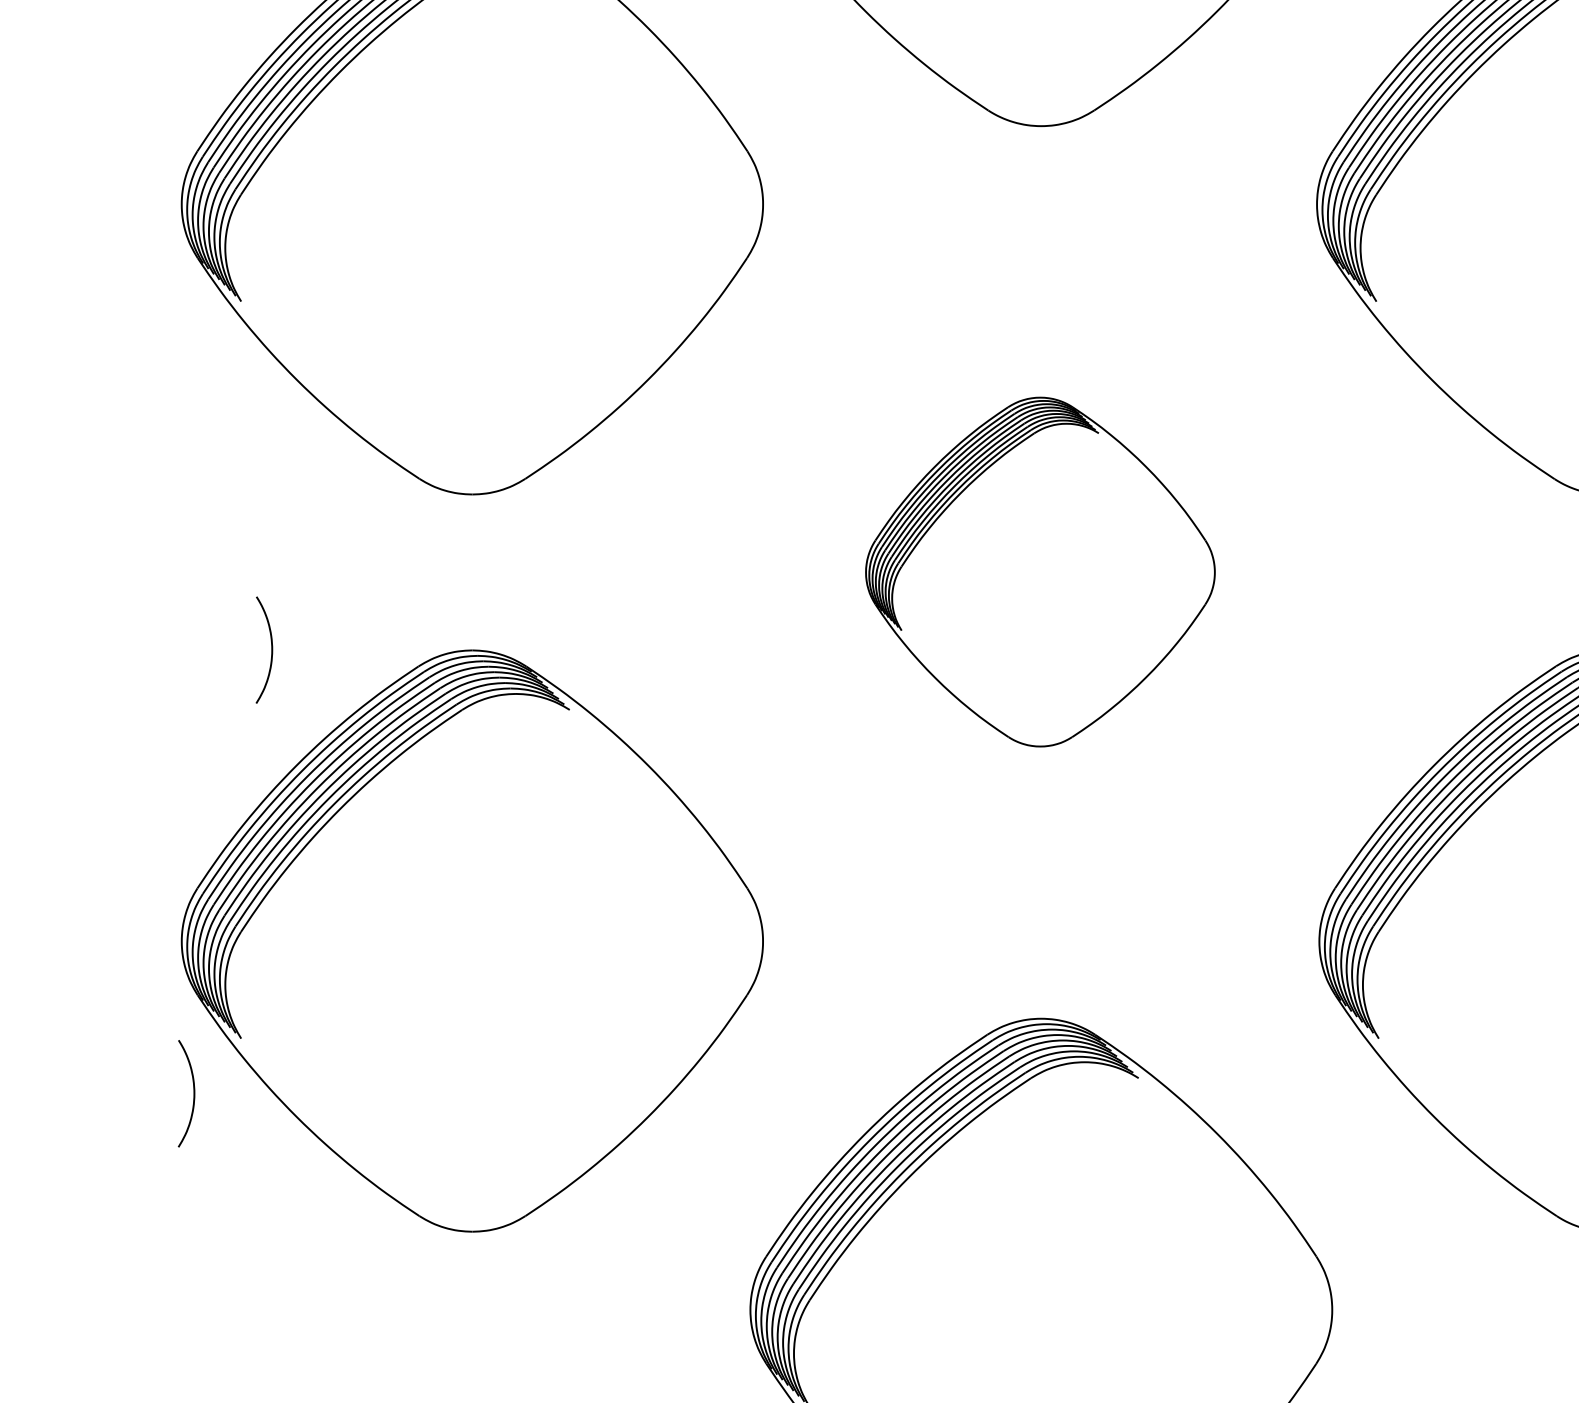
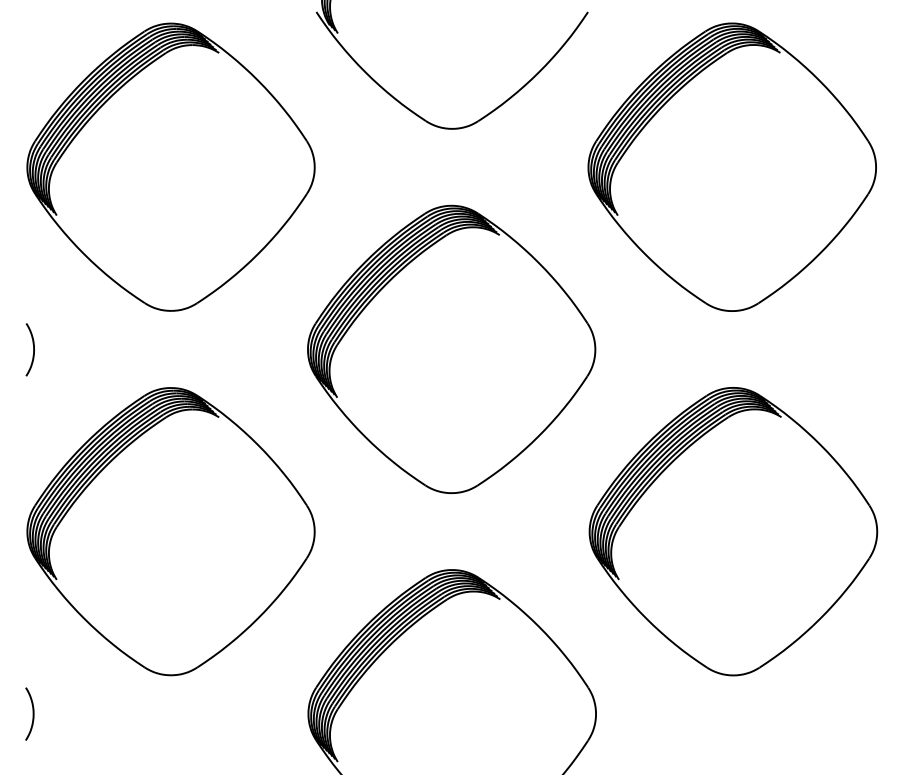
part: (1039, 570) -> (451, 348), size x1.67
curve: (270, 649) -> (33, 349), moved
curve: (192, 1092) -> (32, 713), moved

